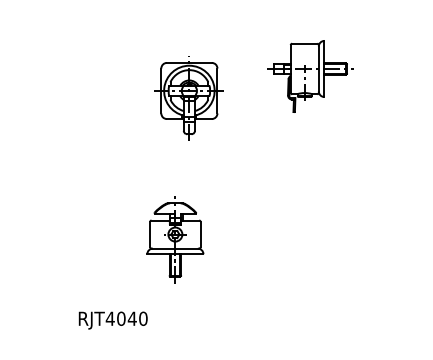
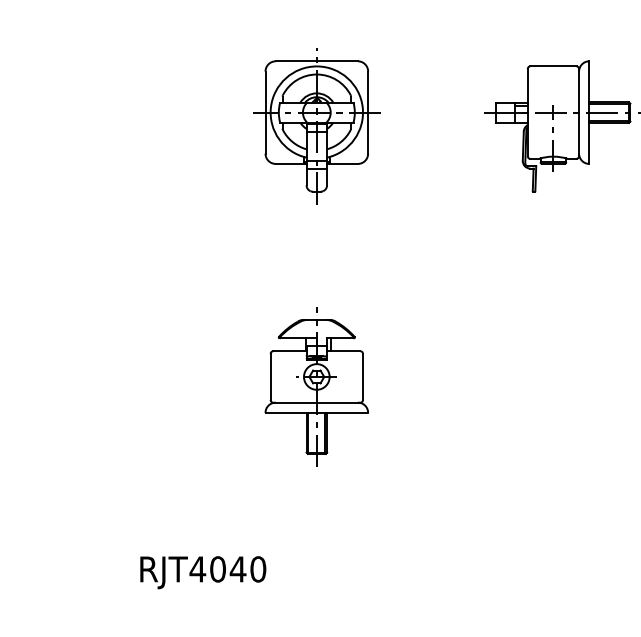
part: (188, 98) -> (315, 126), moved
part: (175, 239) -> (317, 385), moved

